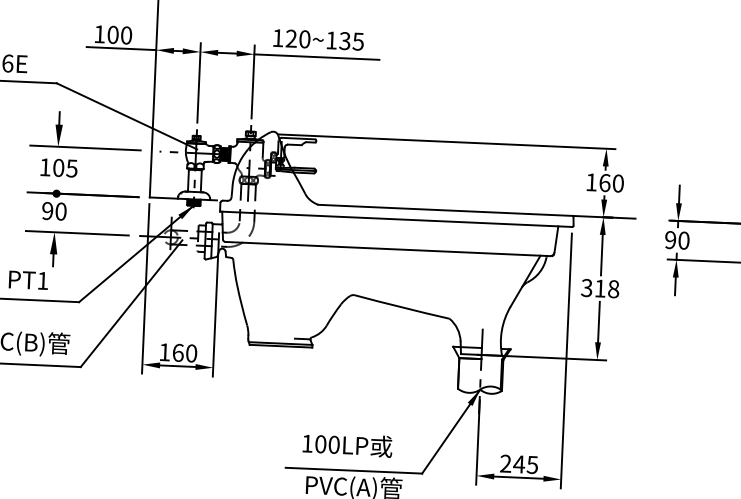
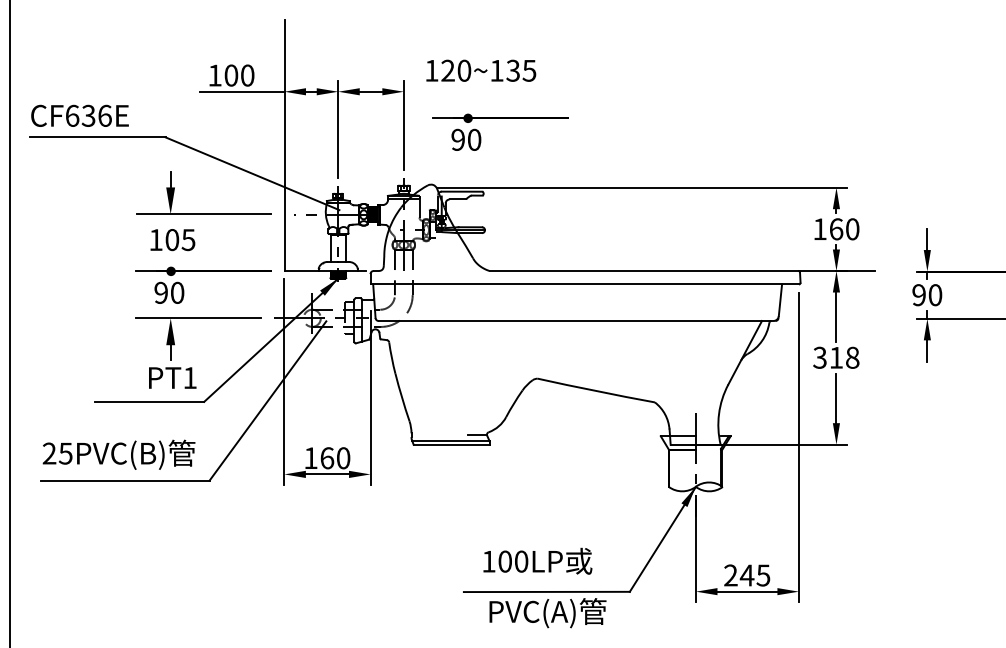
line: (316, 56) -> (479, 91), removed
part: (332, 79) -> (500, 118), added
text: (28, 279) -> (172, 377), moved

